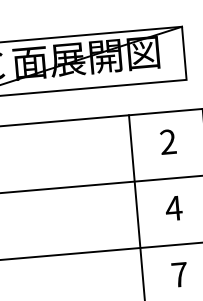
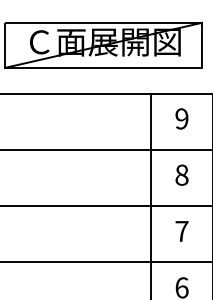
text: (167, 141) -> (181, 118), 2 -> 9
text: (173, 207) -> (181, 174), 4 -> 8

